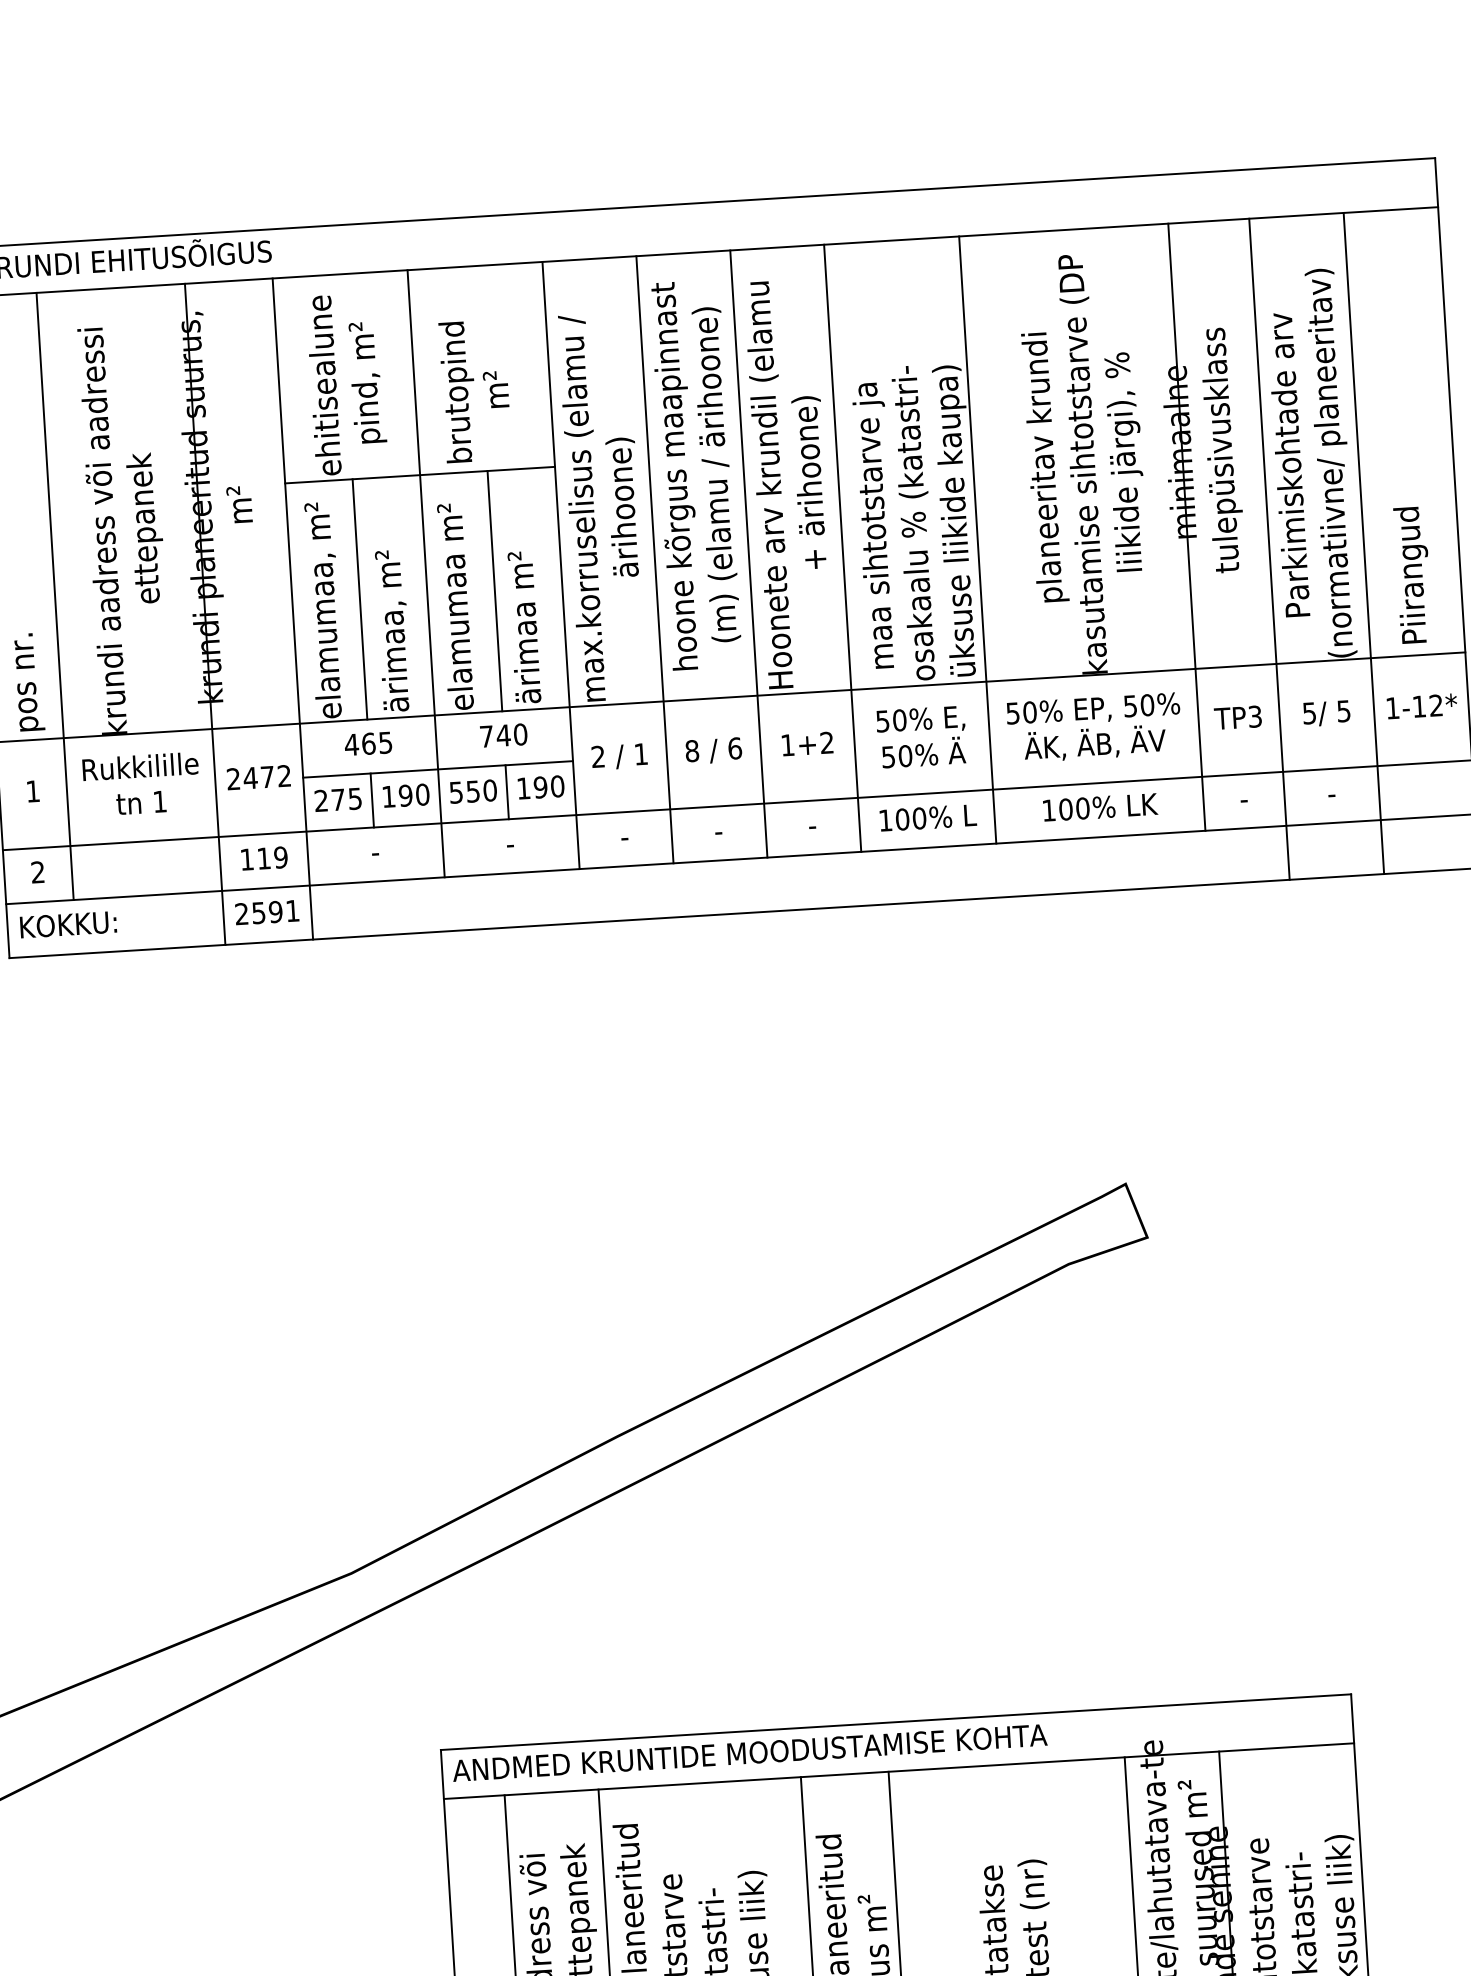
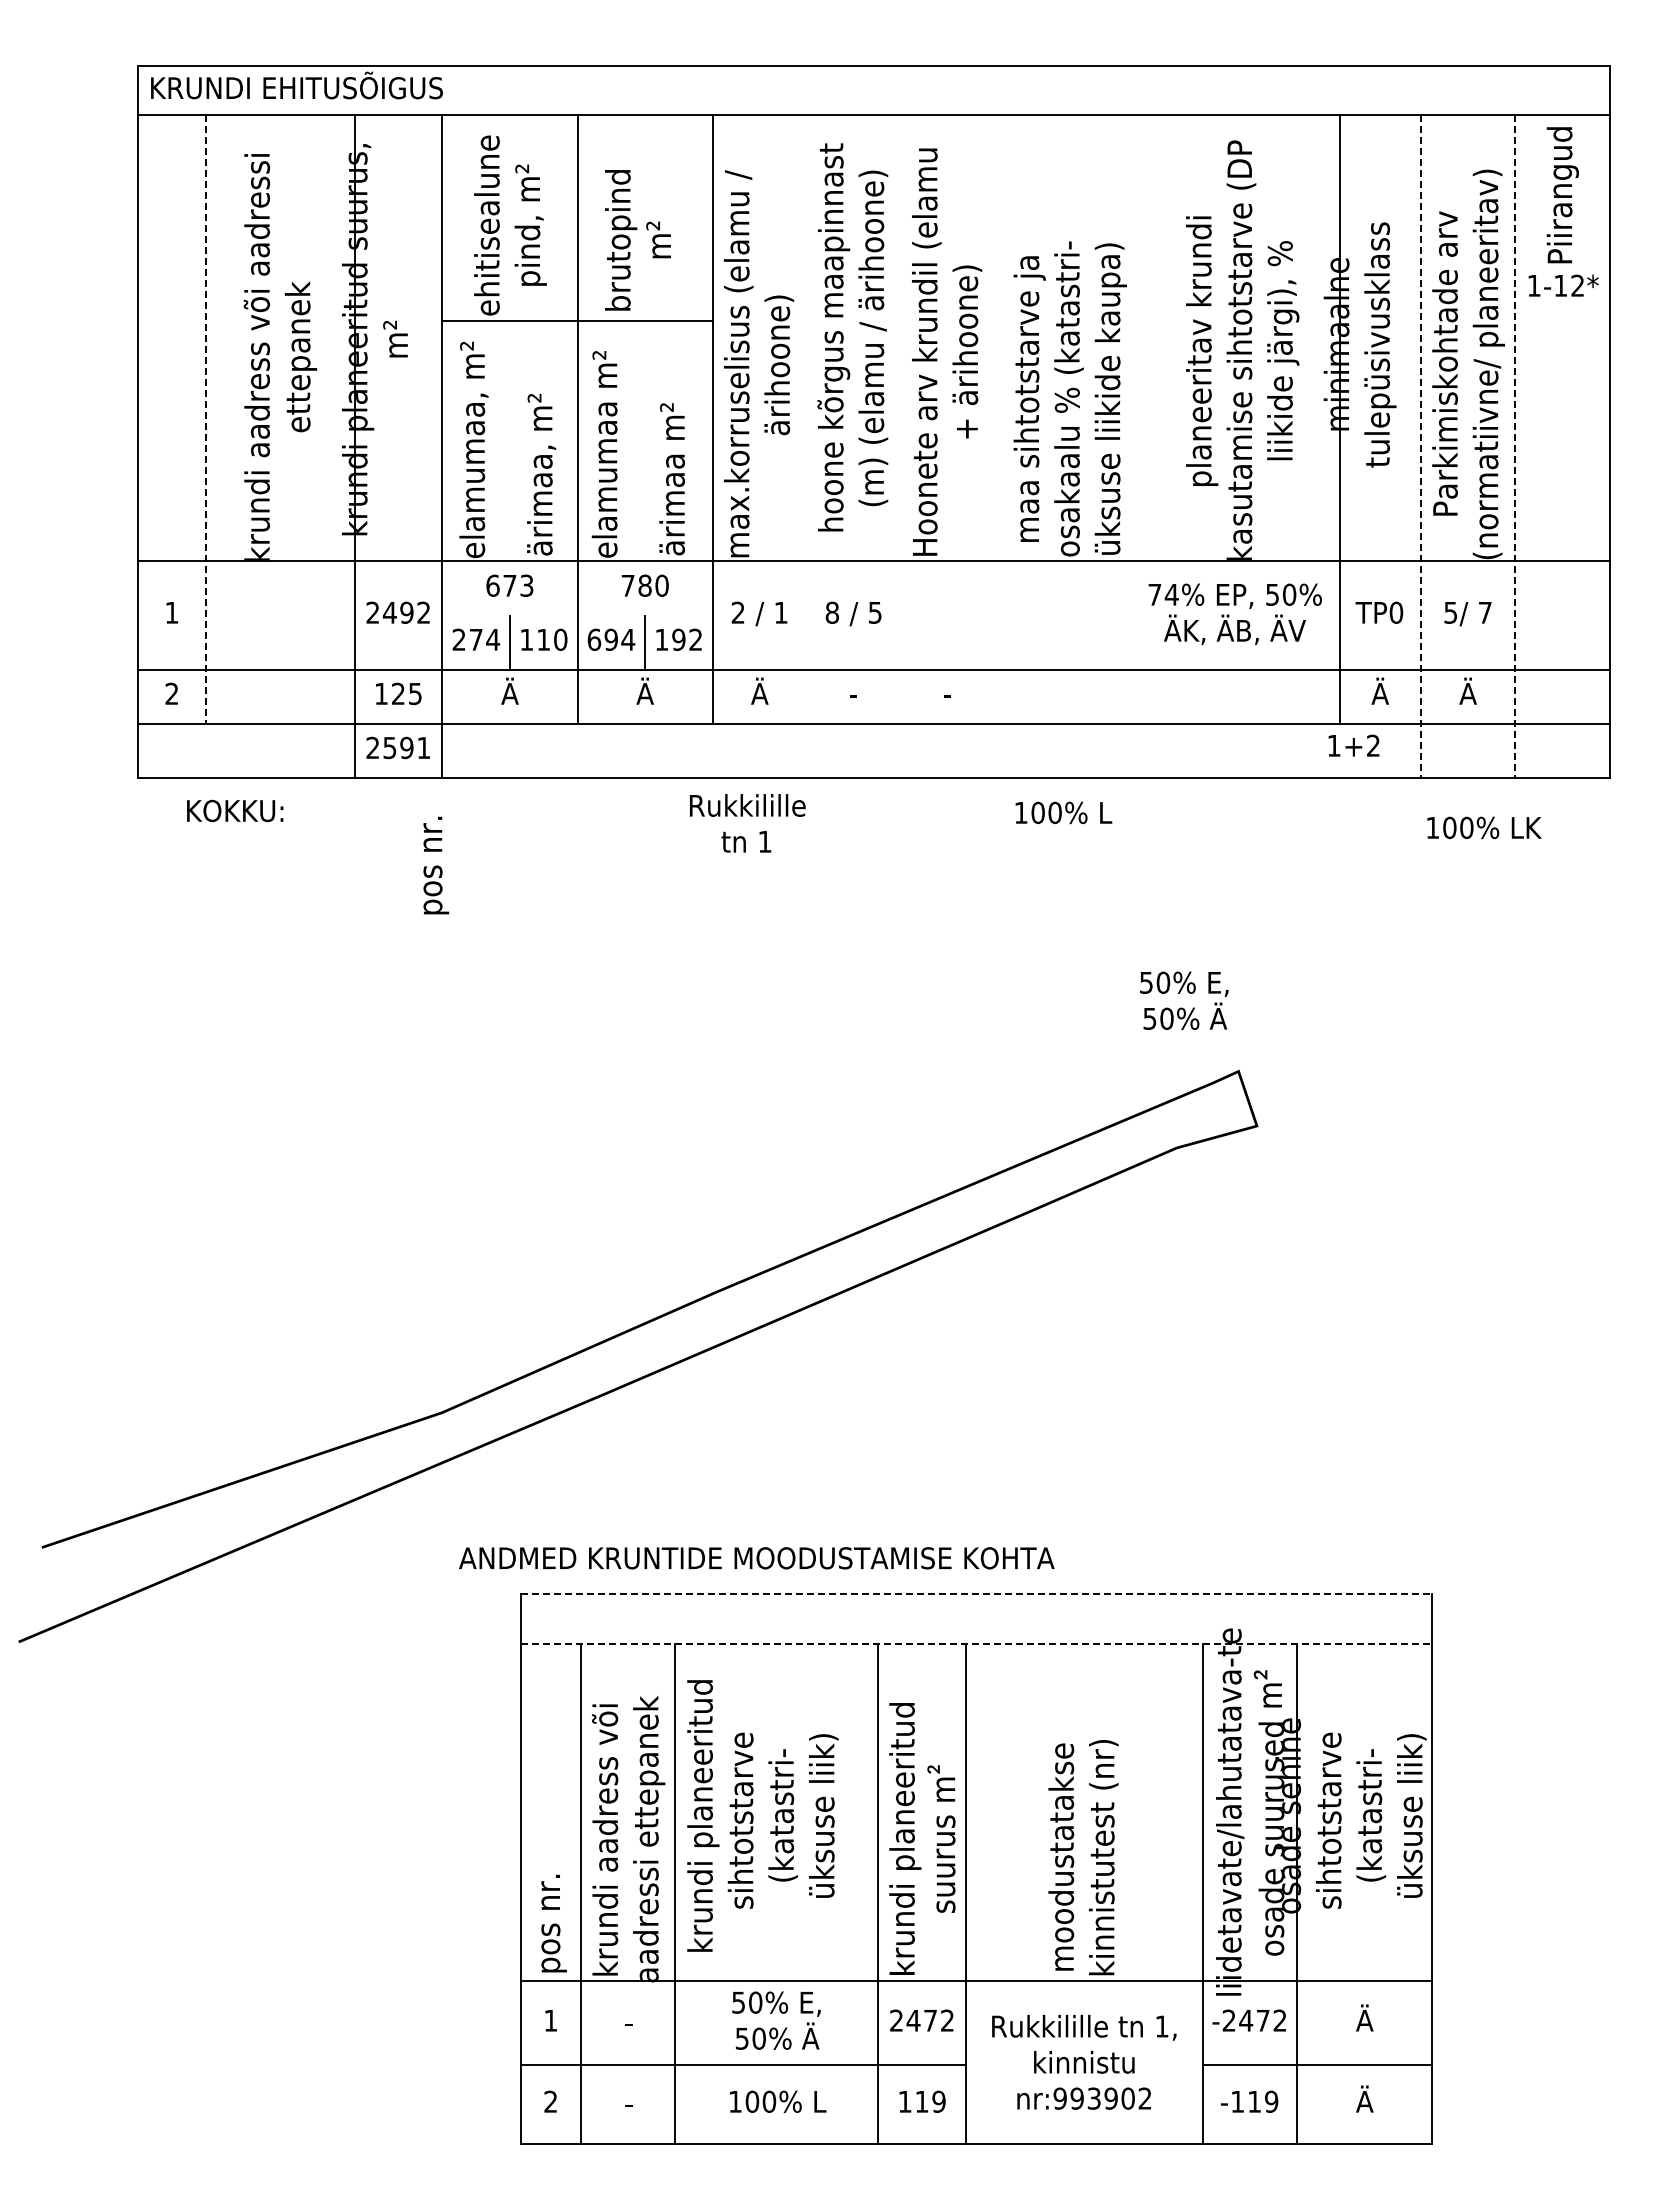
line: (978, 539) -> (1130, 419), removed
line: (1363, 544) -> (1515, 447), solid -> dashed
line: (842, 548) -> (994, 419), removed
line: (1269, 550) -> (1420, 447), solid -> dashed
line: (748, 554) -> (900, 419), removed
line: (654, 559) -> (806, 419), removed
text: (1412, 575) -> (1562, 195), moved
line: (495, 590) -> (645, 440), removed
line: (54, 597) -> (205, 420), solid -> dashed
line: (360, 598) -> (510, 440), removed
text: (28, 682) -> (435, 865), moved
text: (1421, 706) -> (1563, 285), moved
text: (1344, 710) -> (1485, 612), 5 -> 7
text: (1021, 712) -> (1163, 594), 50% -> 74%
text: (1255, 716) -> (1396, 612), TP3 -> TP0
text: (504, 735) -> (645, 585), 740 -> 780
text: (921, 736) -> (1184, 1000), moved
text: (368, 743) -> (509, 585), 465 -> 673
text: (807, 743) -> (1353, 745), moved
text: (735, 748) -> (875, 612), 6 -> 5
line: (437, 769) -> (577, 615), removed
text: (267, 776) -> (406, 612), 2472 -> 2492
text: (141, 784) -> (747, 823), moved
text: (557, 786) -> (695, 639), 190 -> 192
text: (1330, 789) -> (1467, 690), - -> Ä
text: (473, 791) -> (611, 639), 550 -> 694
text: (405, 795) -> (543, 639), 190 -> 110
text: (1243, 795) -> (1379, 690), - -> Ä
text: (355, 798) -> (493, 639), 275 -> 274
text: (1100, 807) -> (1484, 827), moved
text: (927, 817) -> (1063, 812), moved
text: (624, 833) -> (759, 690), - -> Ä
text: (509, 840) -> (644, 690), - -> Ä
text: (374, 848) -> (509, 690), - -> Ä
text: (272, 857) -> (406, 693), 119 -> 125
text: (68, 924) -> (235, 810), moved
line: (896, 1722) -> (976, 1594), solid -> dashed
text: (749, 1753) -> (756, 1558), moved
line: (899, 1771) -> (976, 1643), solid -> dashed

